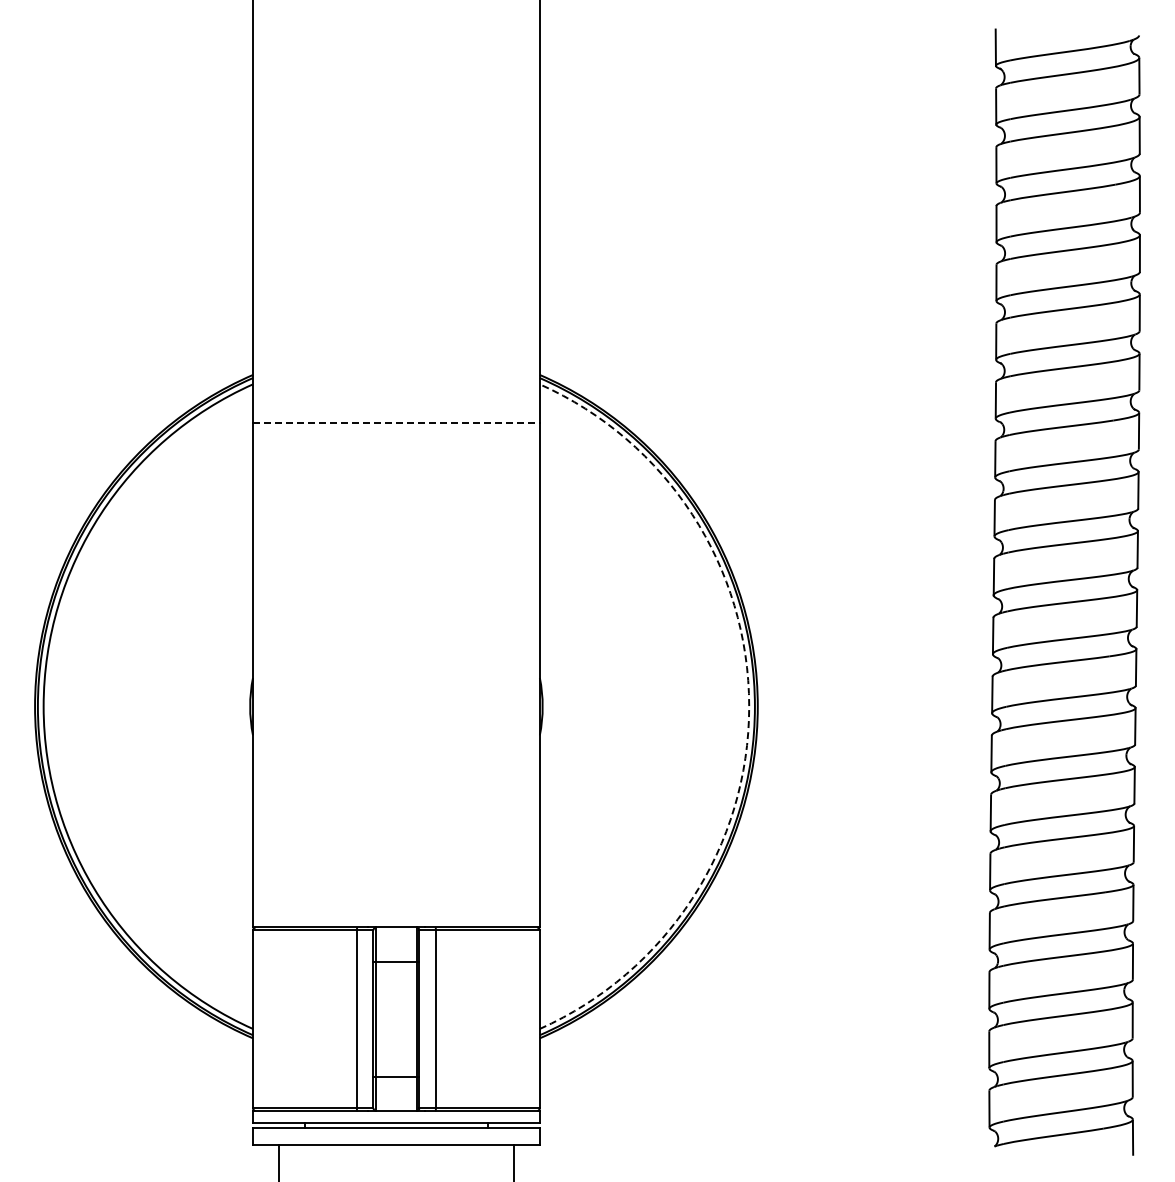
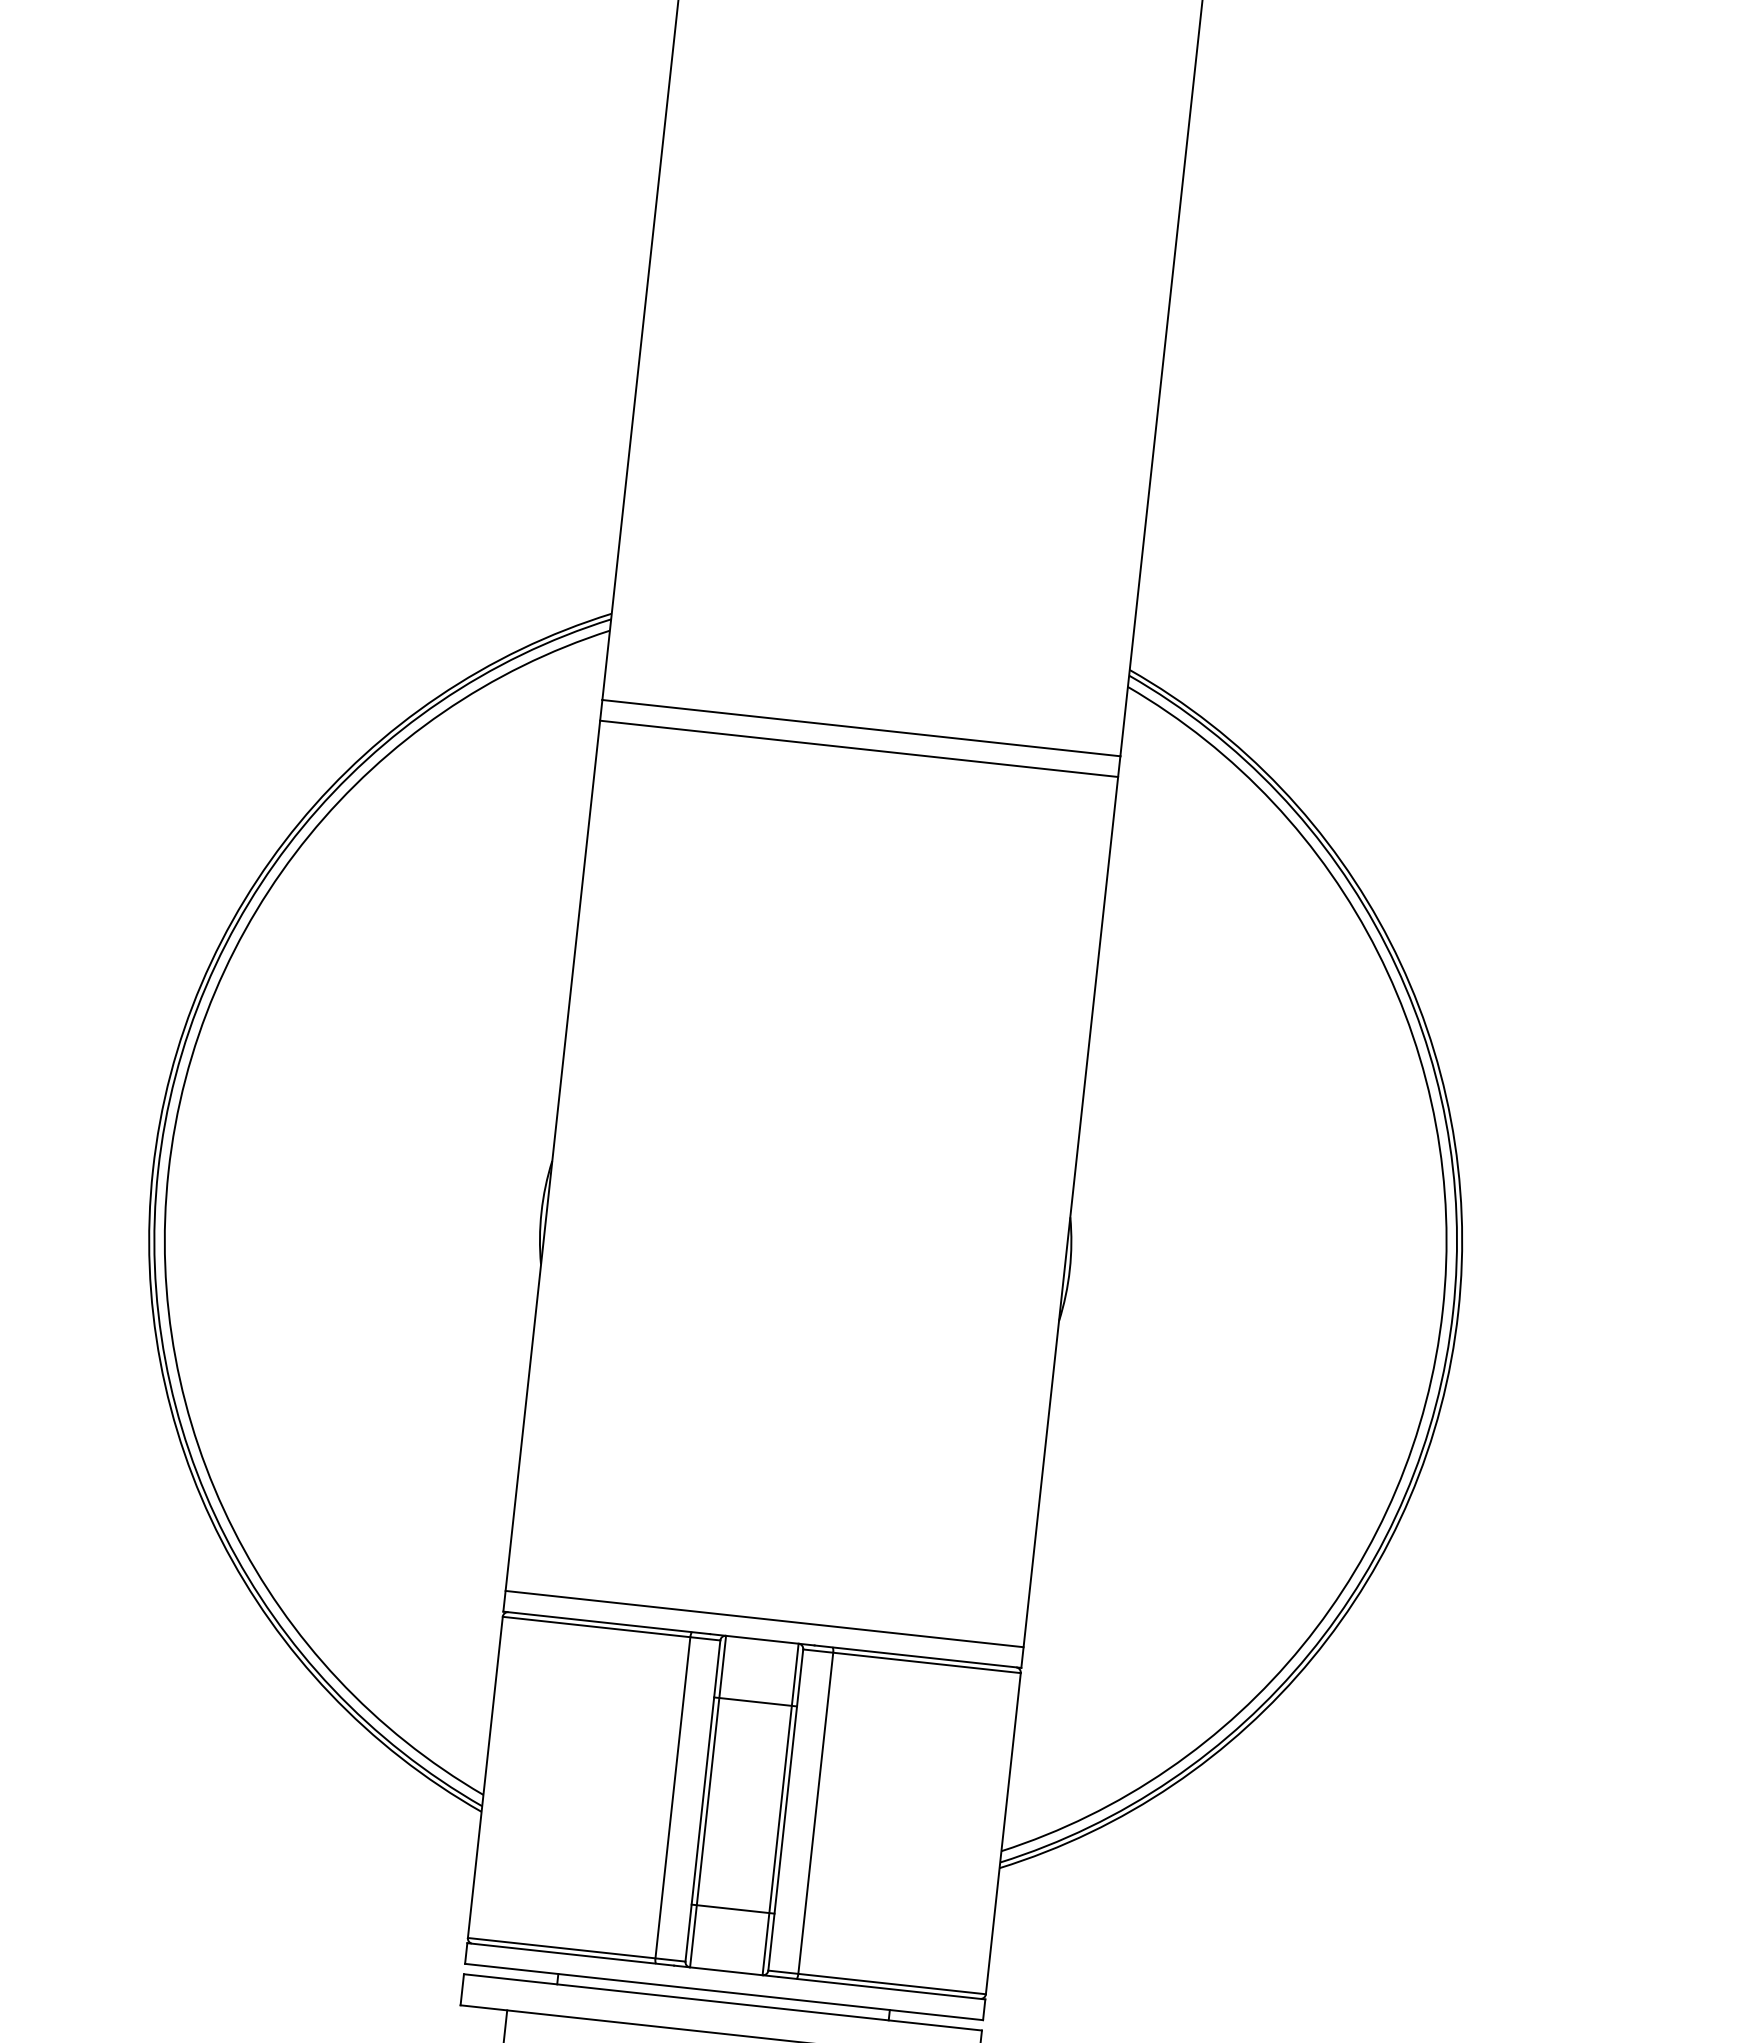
line: (396, 422) -> (861, 727), dashed -> solid
line: (396, 434) -> (859, 749), added
arc: (749, 706) -> (1443, 1309), dashed -> solid
line: (396, 916) -> (764, 1619), added

